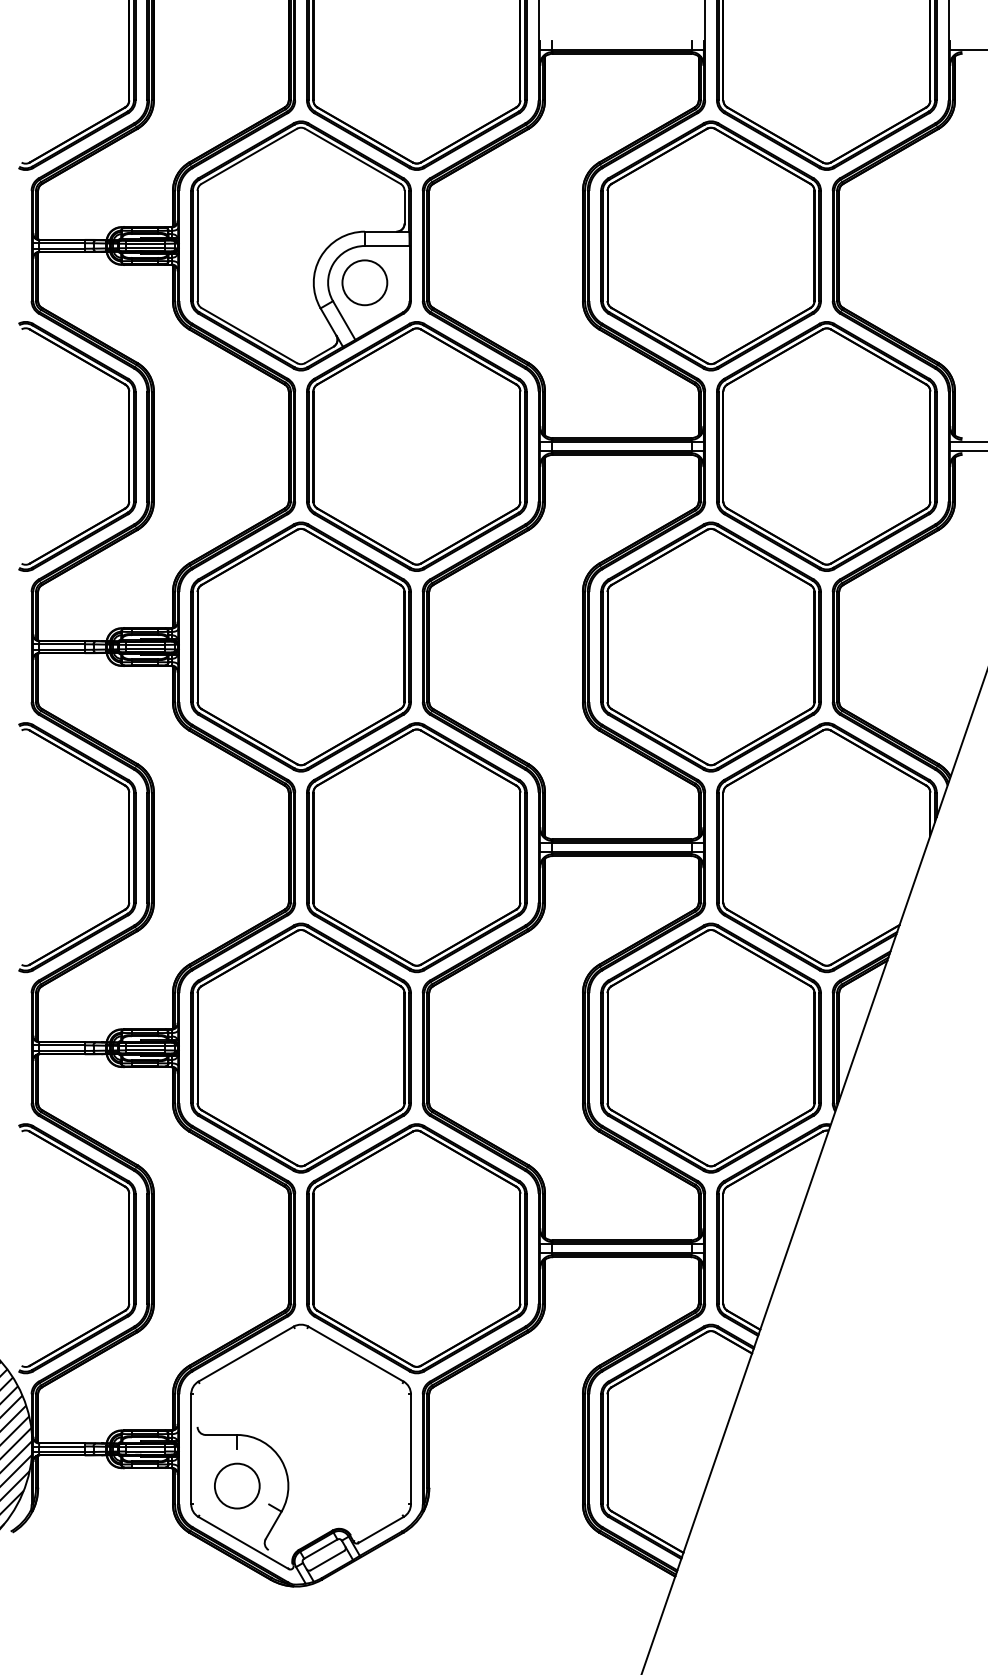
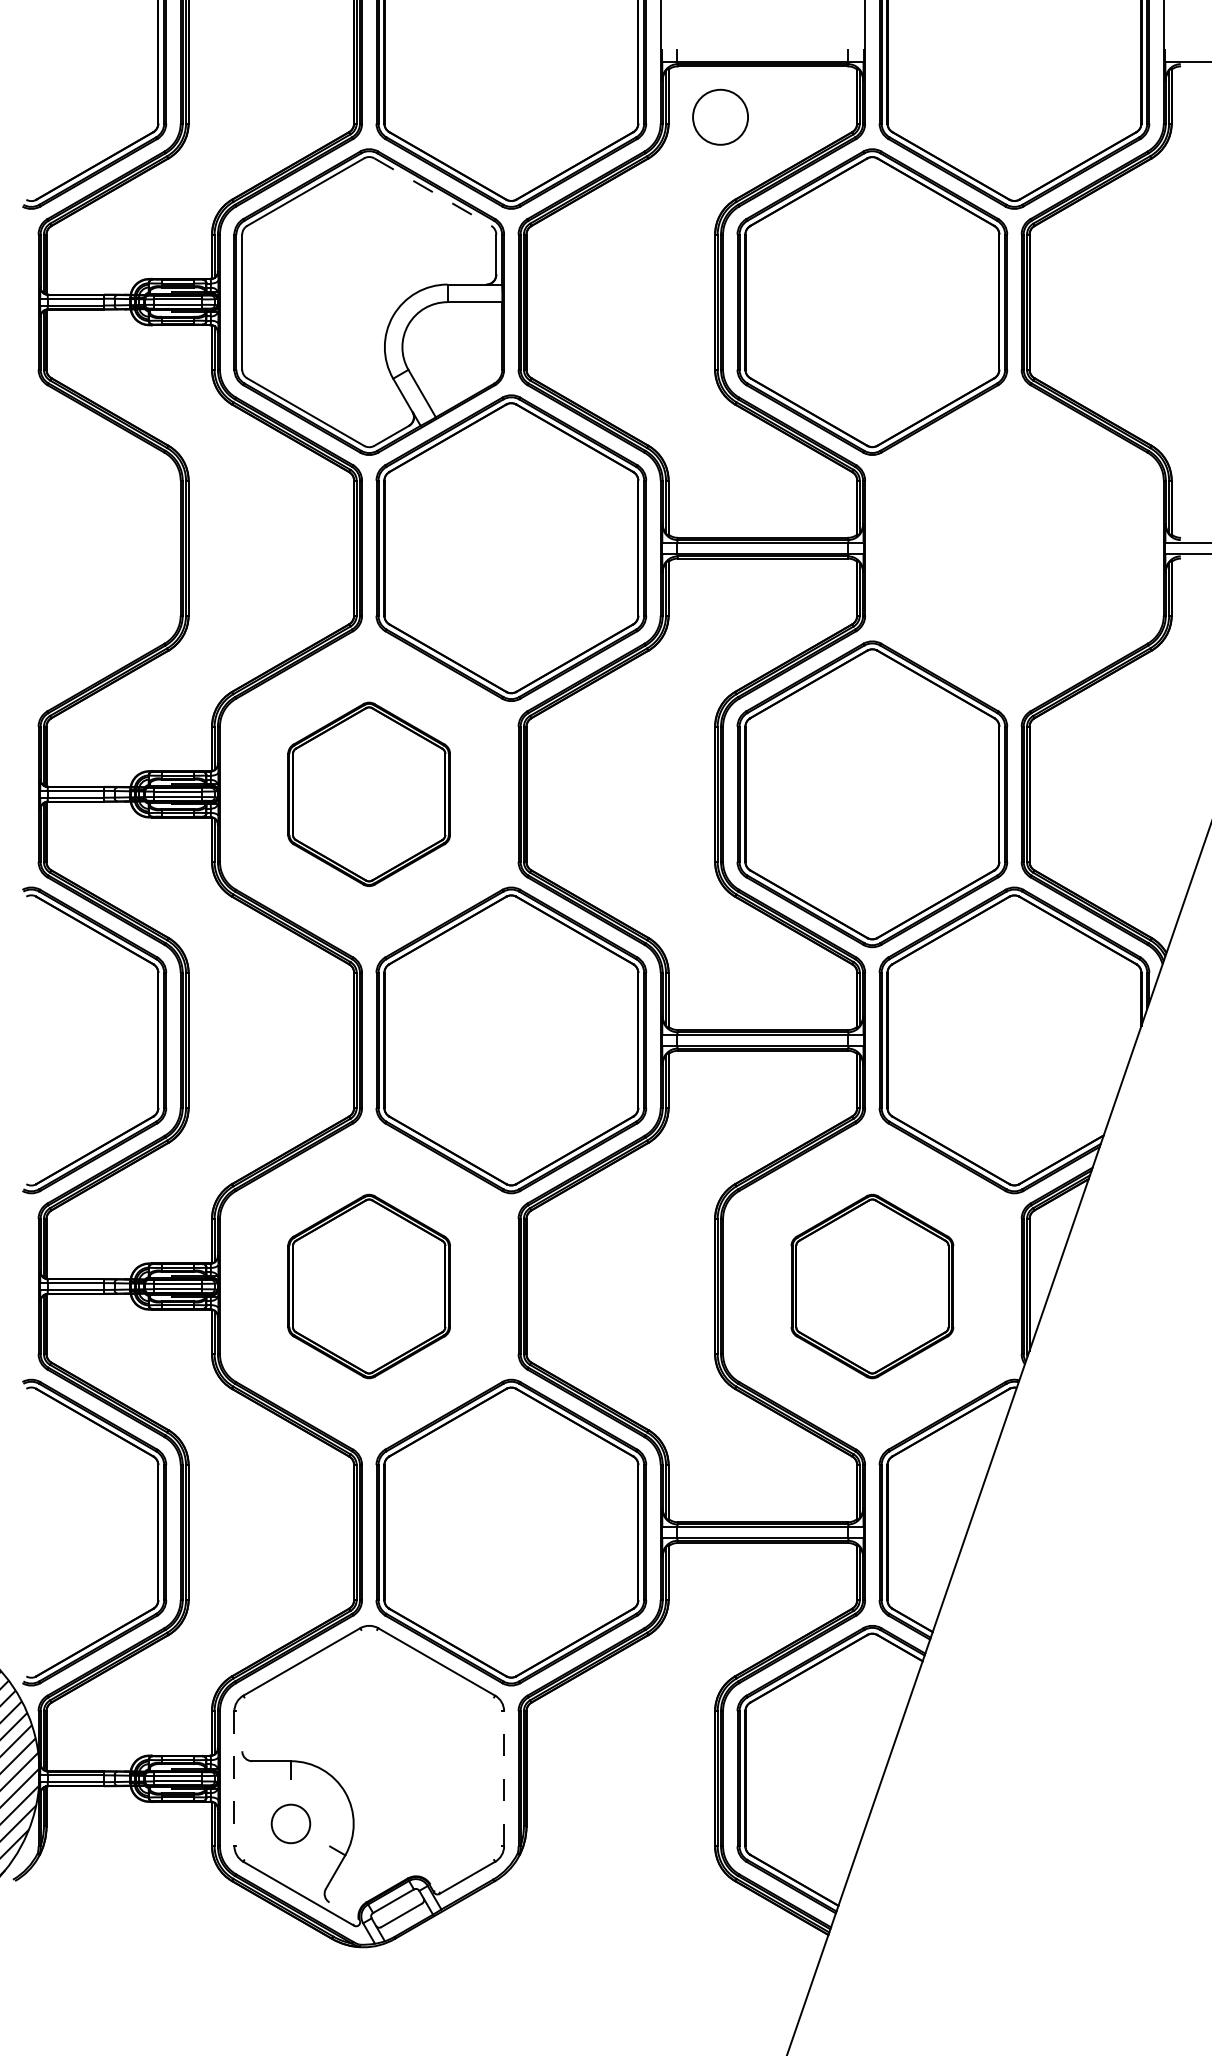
line: (352, 156) -> (432, 192), solid -> dashed
circle: (364, 282) -> (720, 116), moved
part: (128, 445) -> (157, 547), removed
part: (826, 445) -> (1014, 547), removed
part: (300, 647) -> (368, 794), size x0.6
part: (300, 1048) -> (368, 1286), size x0.6
part: (711, 1048) -> (872, 1286), size x0.6
line: (191, 1449) -> (234, 1778), solid -> dashed
line: (411, 1449) -> (504, 1778), solid -> dashed
circle: (236, 1485) -> (290, 1823), size x0.7

